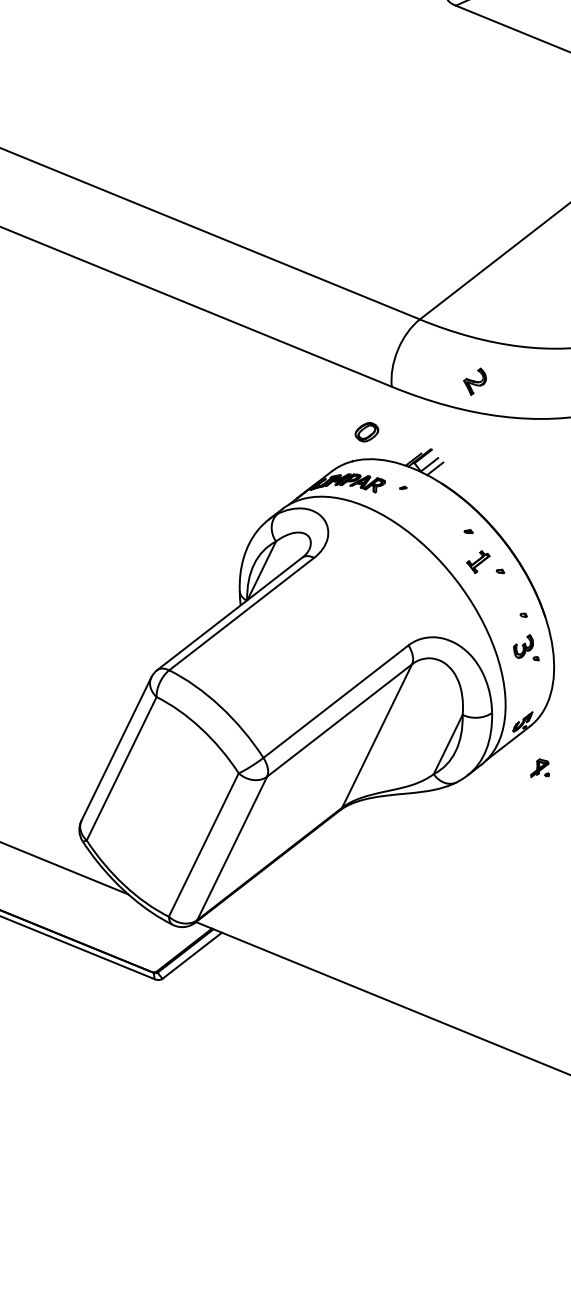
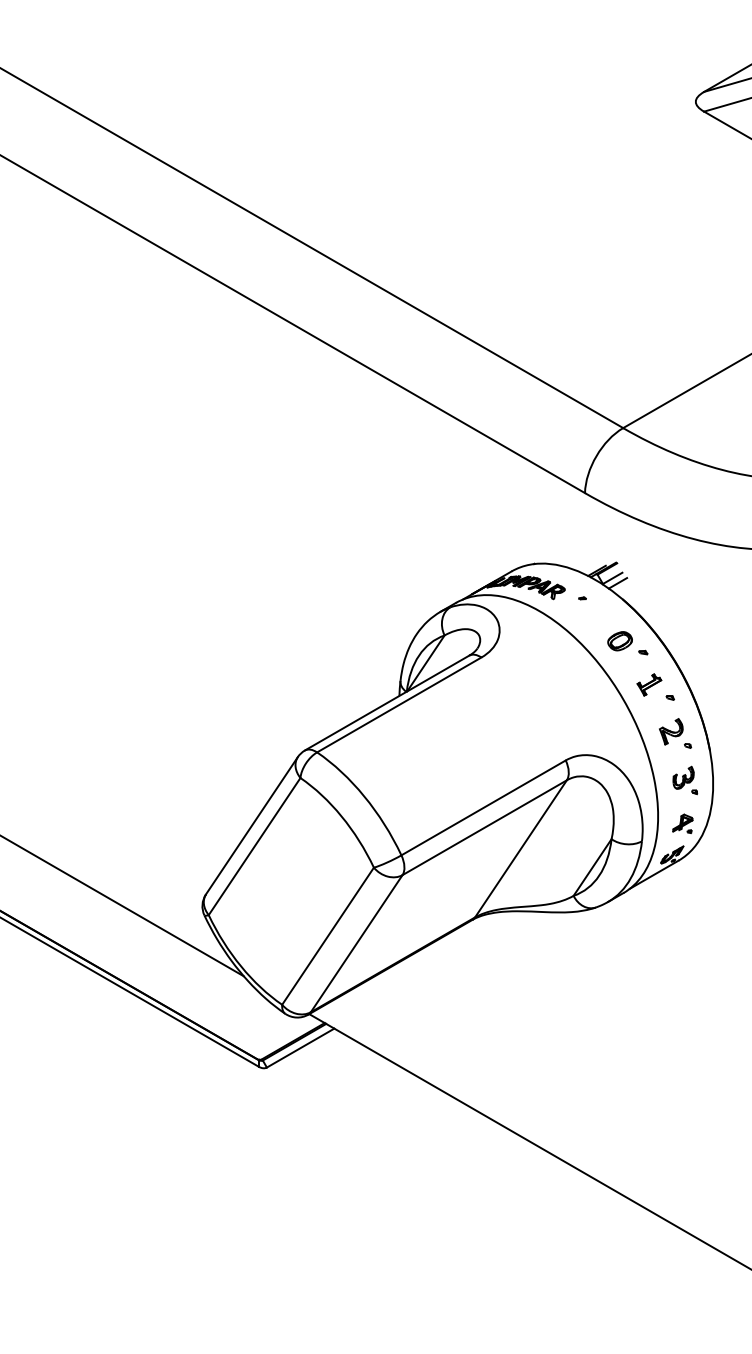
part: (475, 381) -> (671, 731), moved
part: (366, 432) -> (619, 641), moved
part: (539, 768) -> (682, 823), moved

